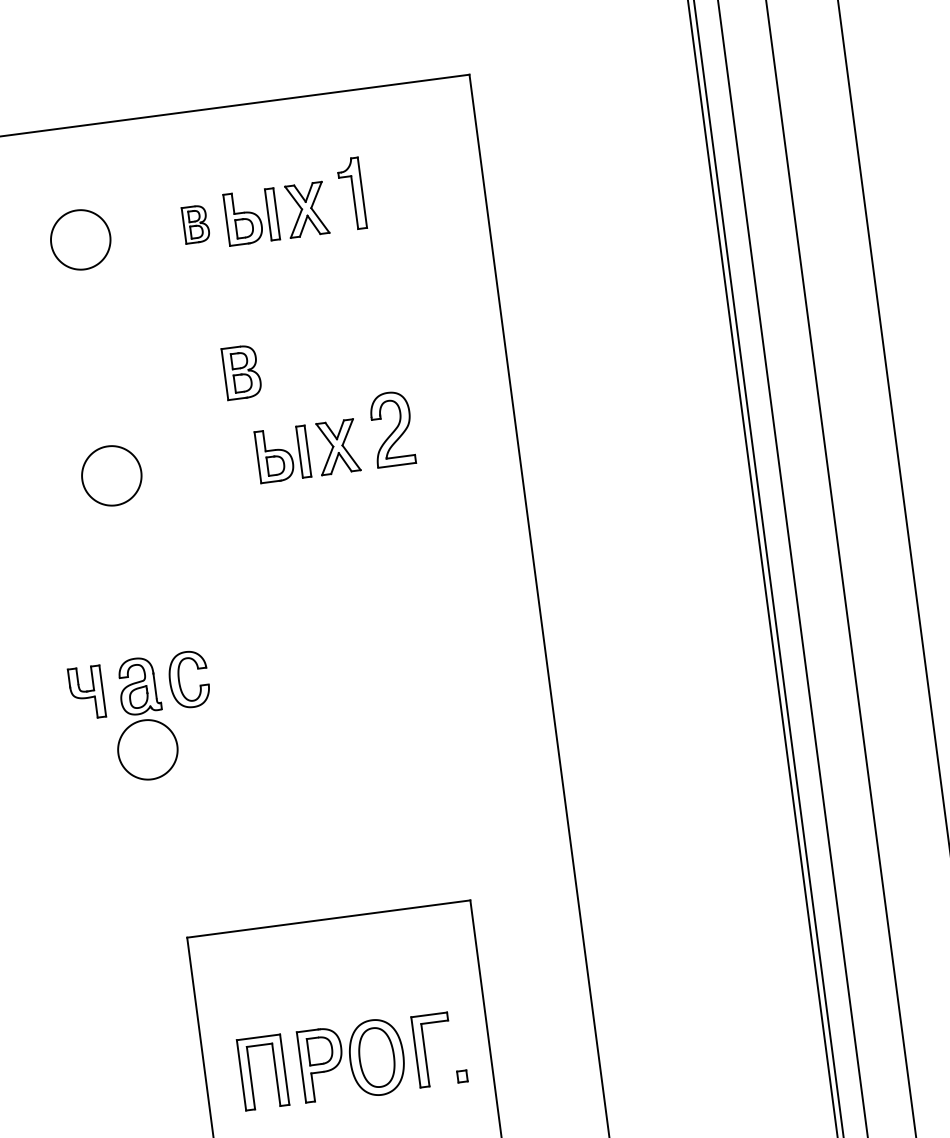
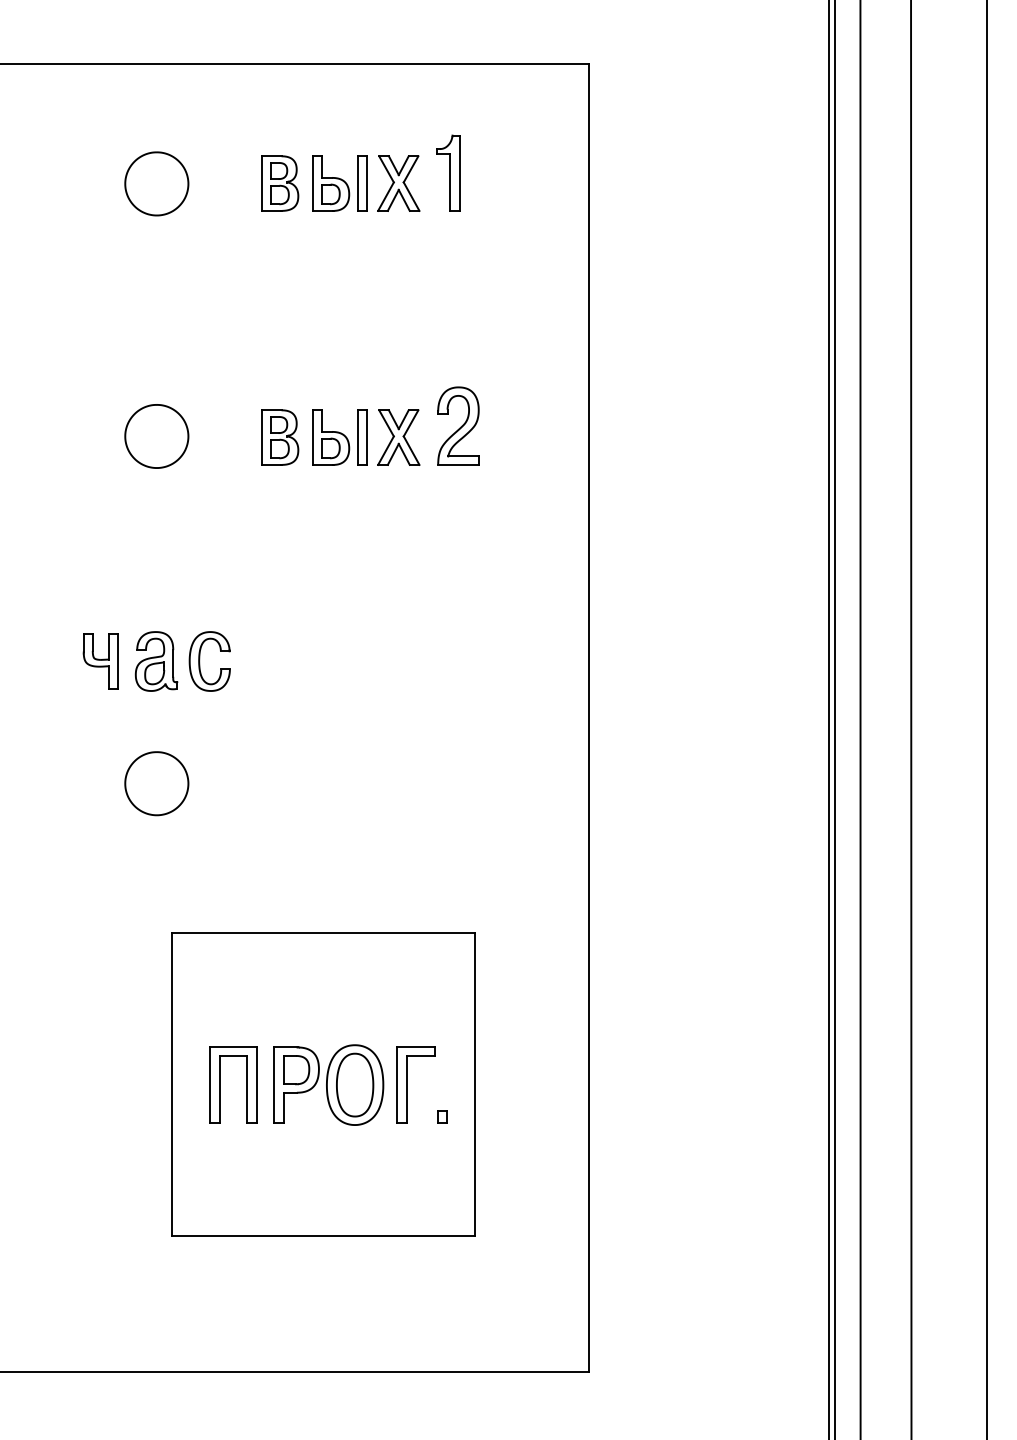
part: (196, 224) -> (280, 183), size x1.43
part: (242, 372) -> (280, 437), moved
part: (147, 749) -> (156, 783), moved

